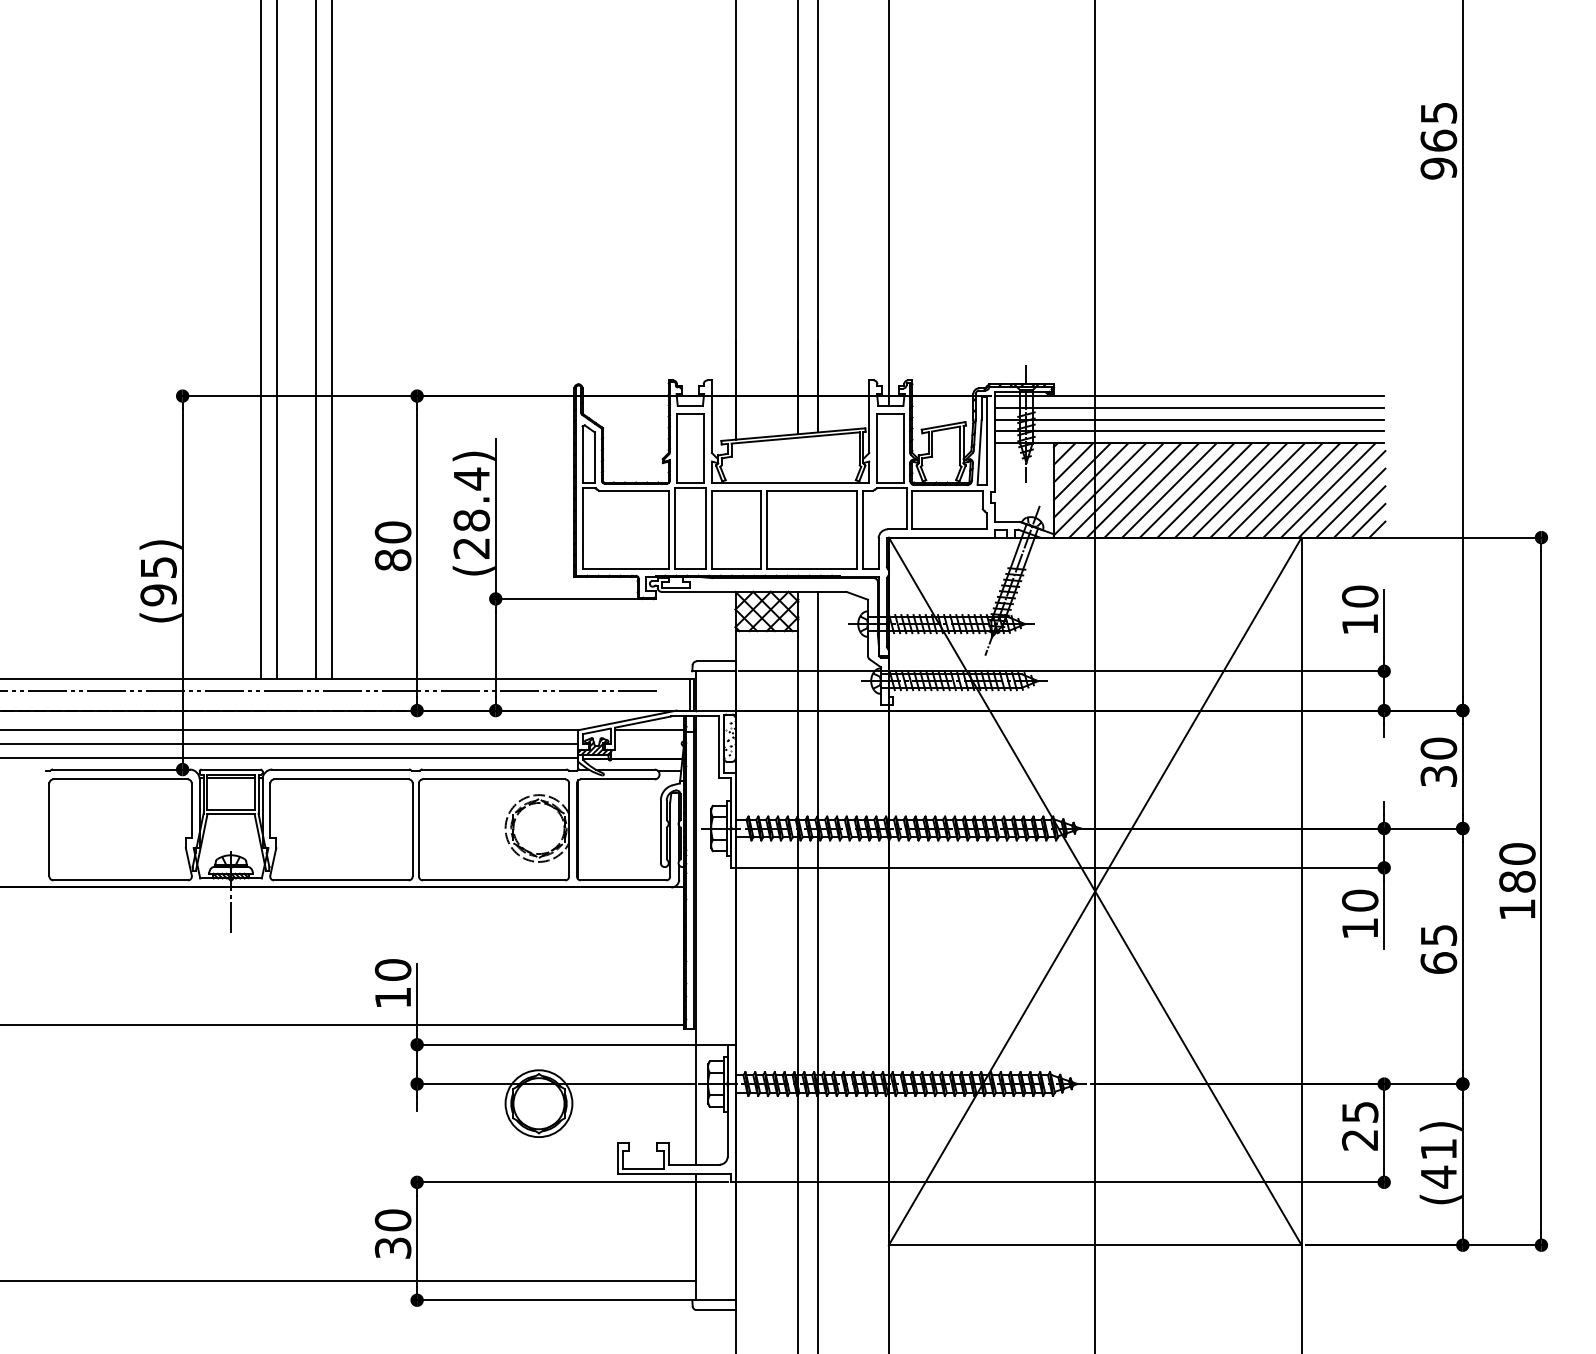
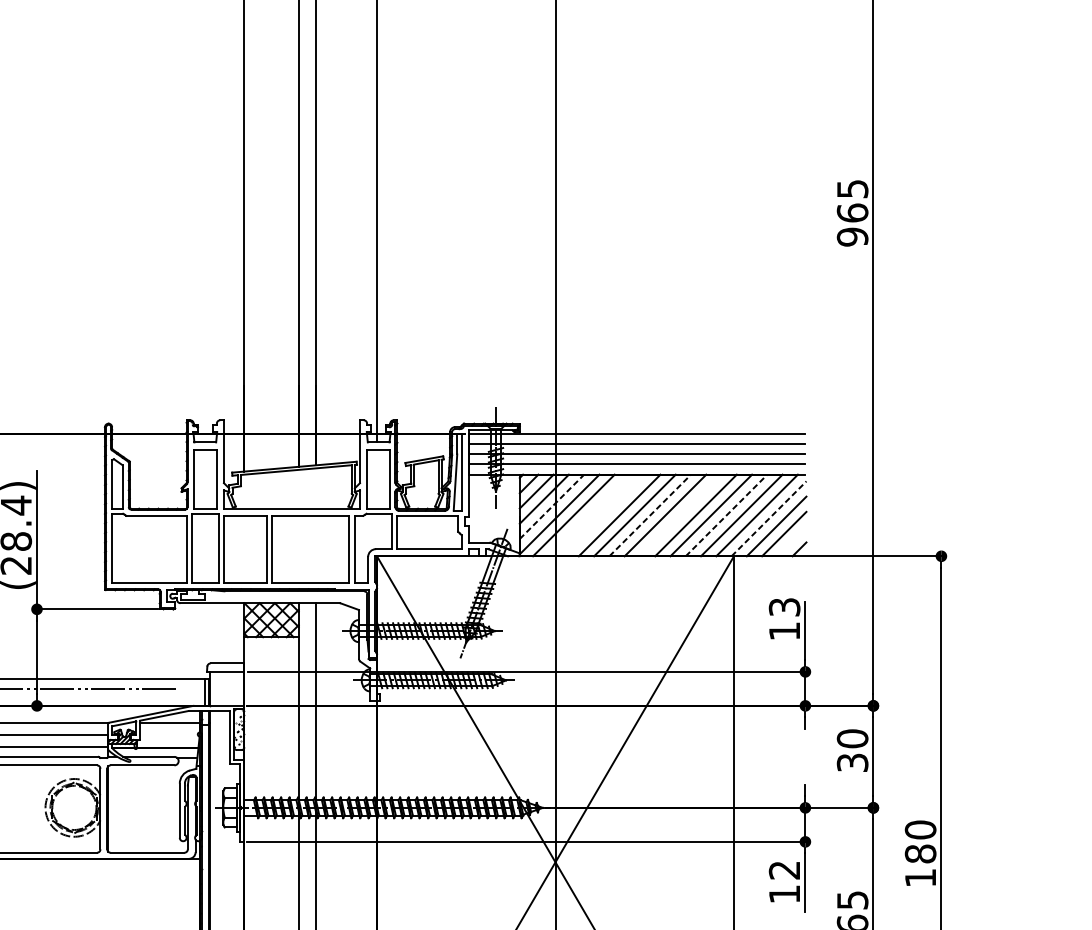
line: (1091, 480) -> (552, 506), solid -> dashed
line: (1134, 490) -> (589, 515), removed
line: (1151, 490) -> (604, 515), removed
line: (1204, 490) -> (649, 515), solid -> dashed
line: (1239, 490) -> (680, 515), removed
line: (1293, 490) -> (726, 515), solid -> dashed
line: (1342, 493) -> (769, 518), solid -> dashed
line: (1368, 520) -> (791, 541), removed
text: (1360, 596) -> (784, 607), 10 -> 13
text: (1360, 900) -> (784, 870), 10 -> 12

